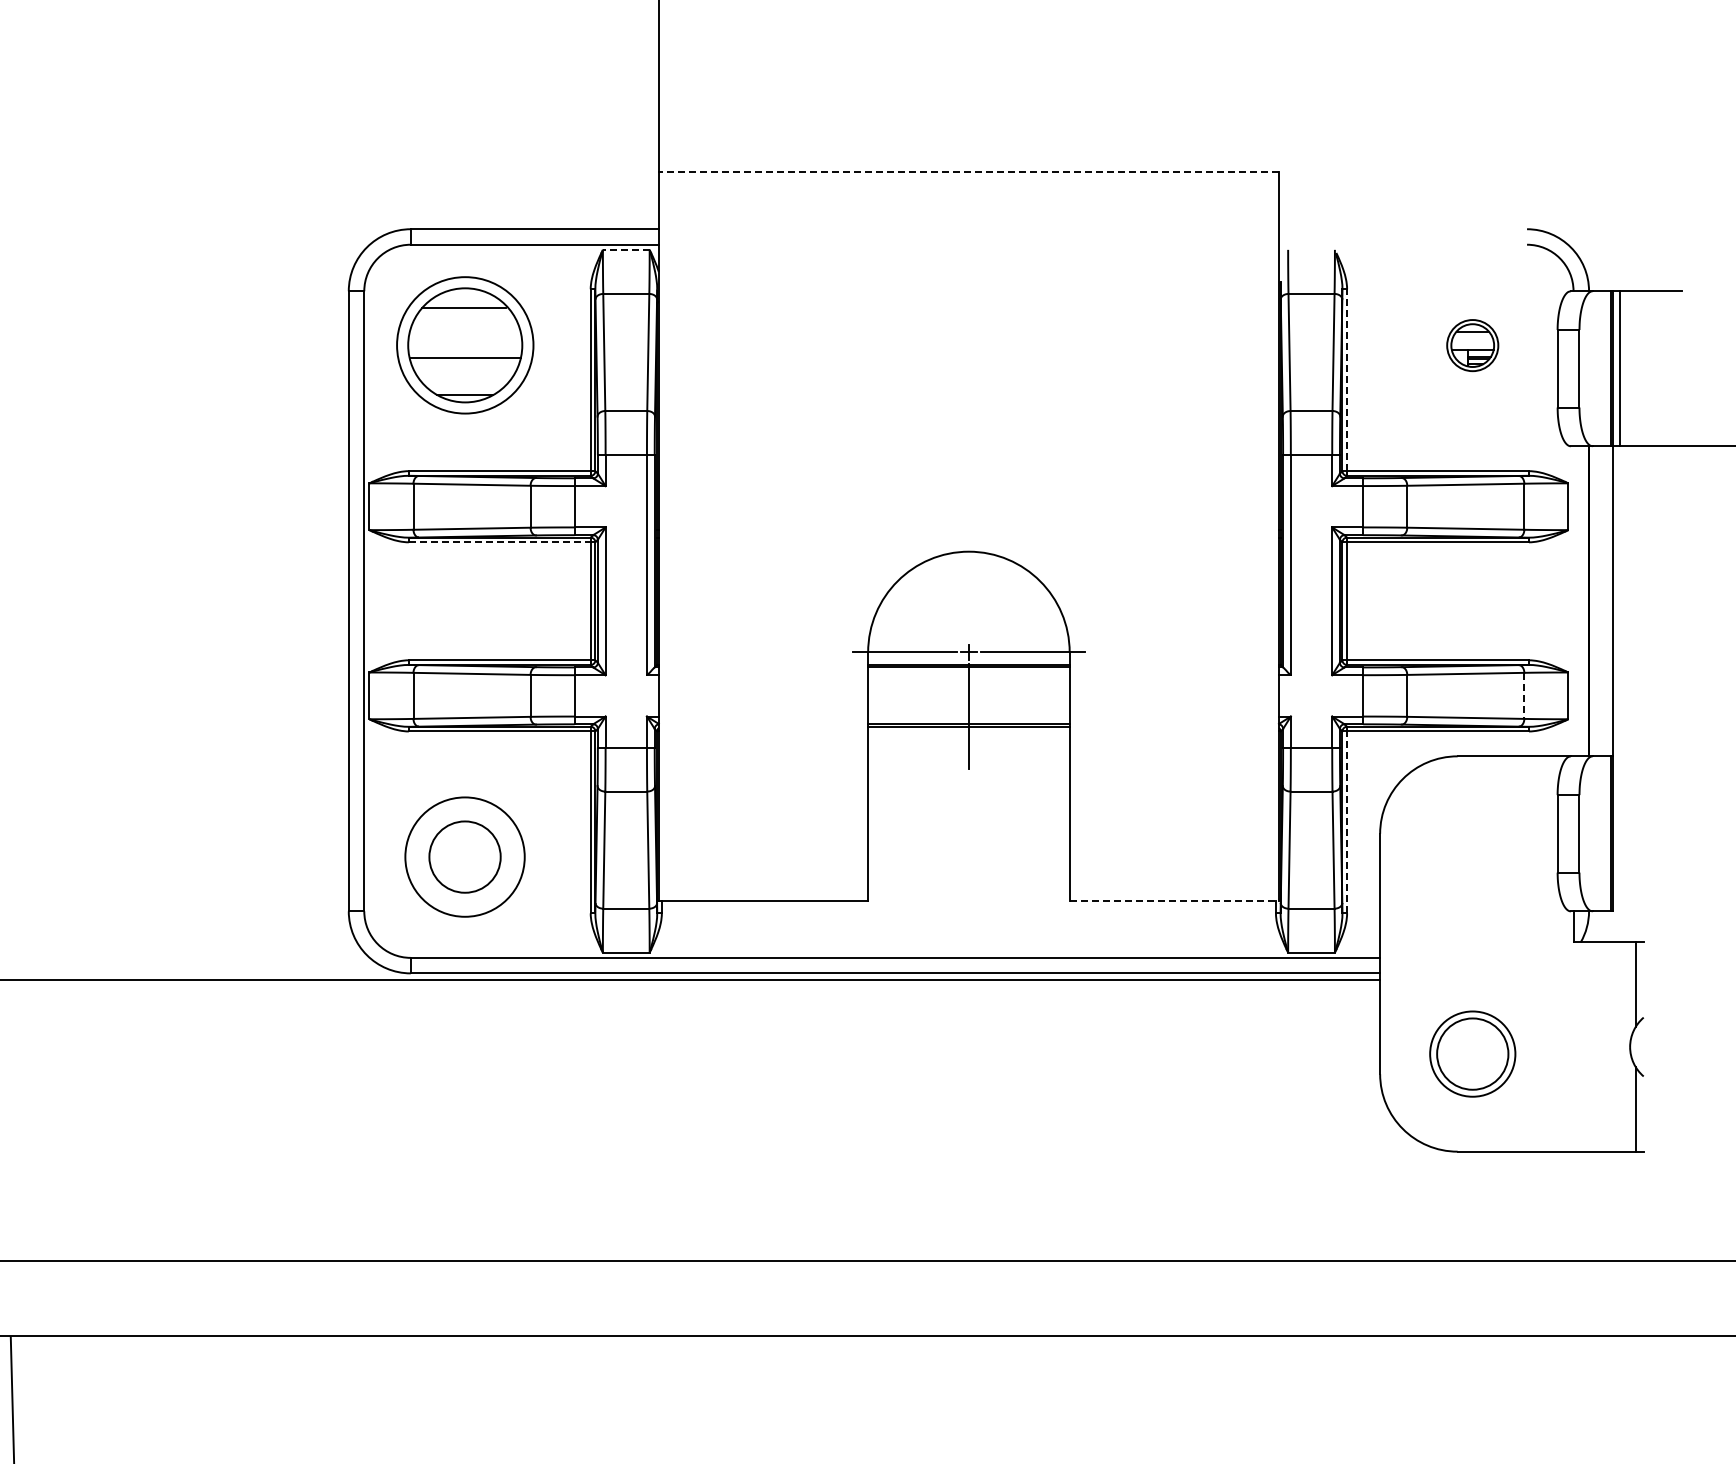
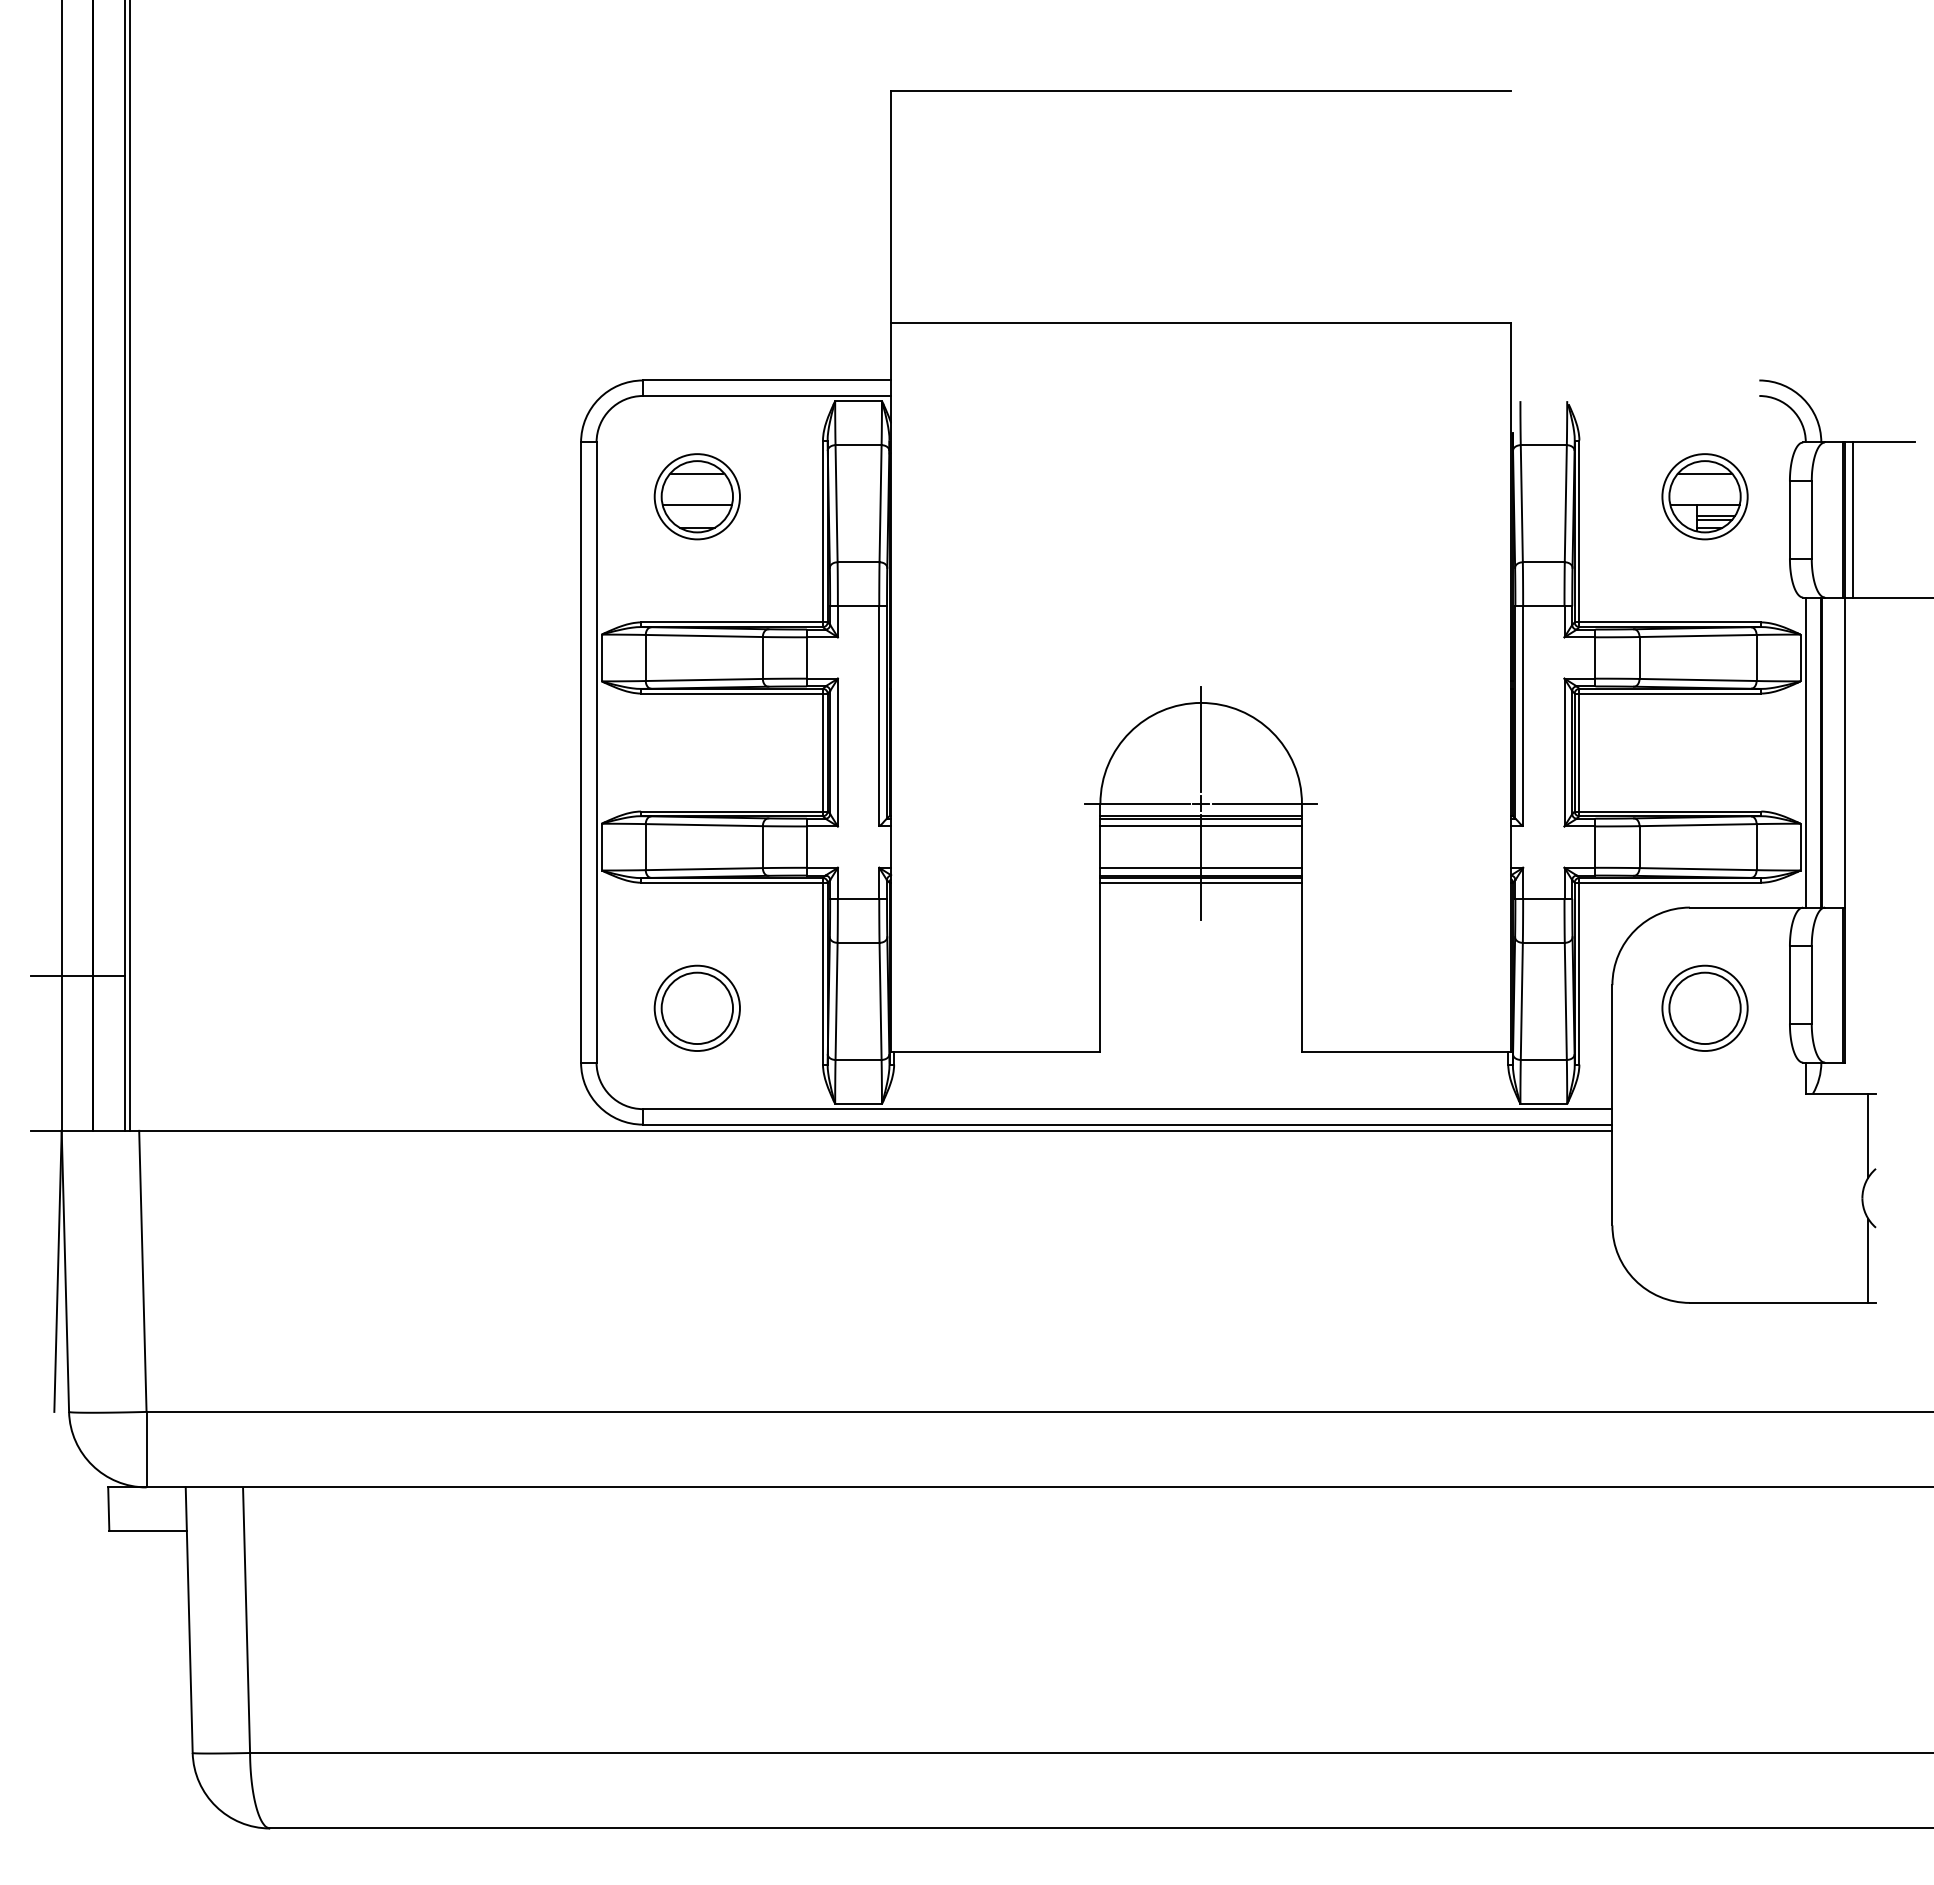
line: (968, 172) -> (1200, 323), dashed -> solid
line: (626, 250) -> (858, 401), dashed -> solid
part: (464, 345) -> (696, 496), size x0.62
part: (1472, 345) -> (1704, 496), size x1.67
line: (1347, 380) -> (1579, 531), dashed -> solid
line: (500, 542) -> (732, 693), dashed -> solid
line: (969, 588) -> (1201, 739), added
line: (1573, 601) -> (1805, 752), added
line: (968, 675) -> (1200, 826), added
line: (1524, 696) -> (1756, 847), dashed -> solid
line: (968, 716) -> (1200, 867), added
line: (968, 731) -> (1200, 882), added
line: (1347, 822) -> (1579, 973), dashed -> solid
circle: (464, 857) -> (696, 1008), size x0.71
line: (1174, 900) -> (1406, 1051), dashed -> solid
part: (1472, 1053) -> (1704, 1007), moved

